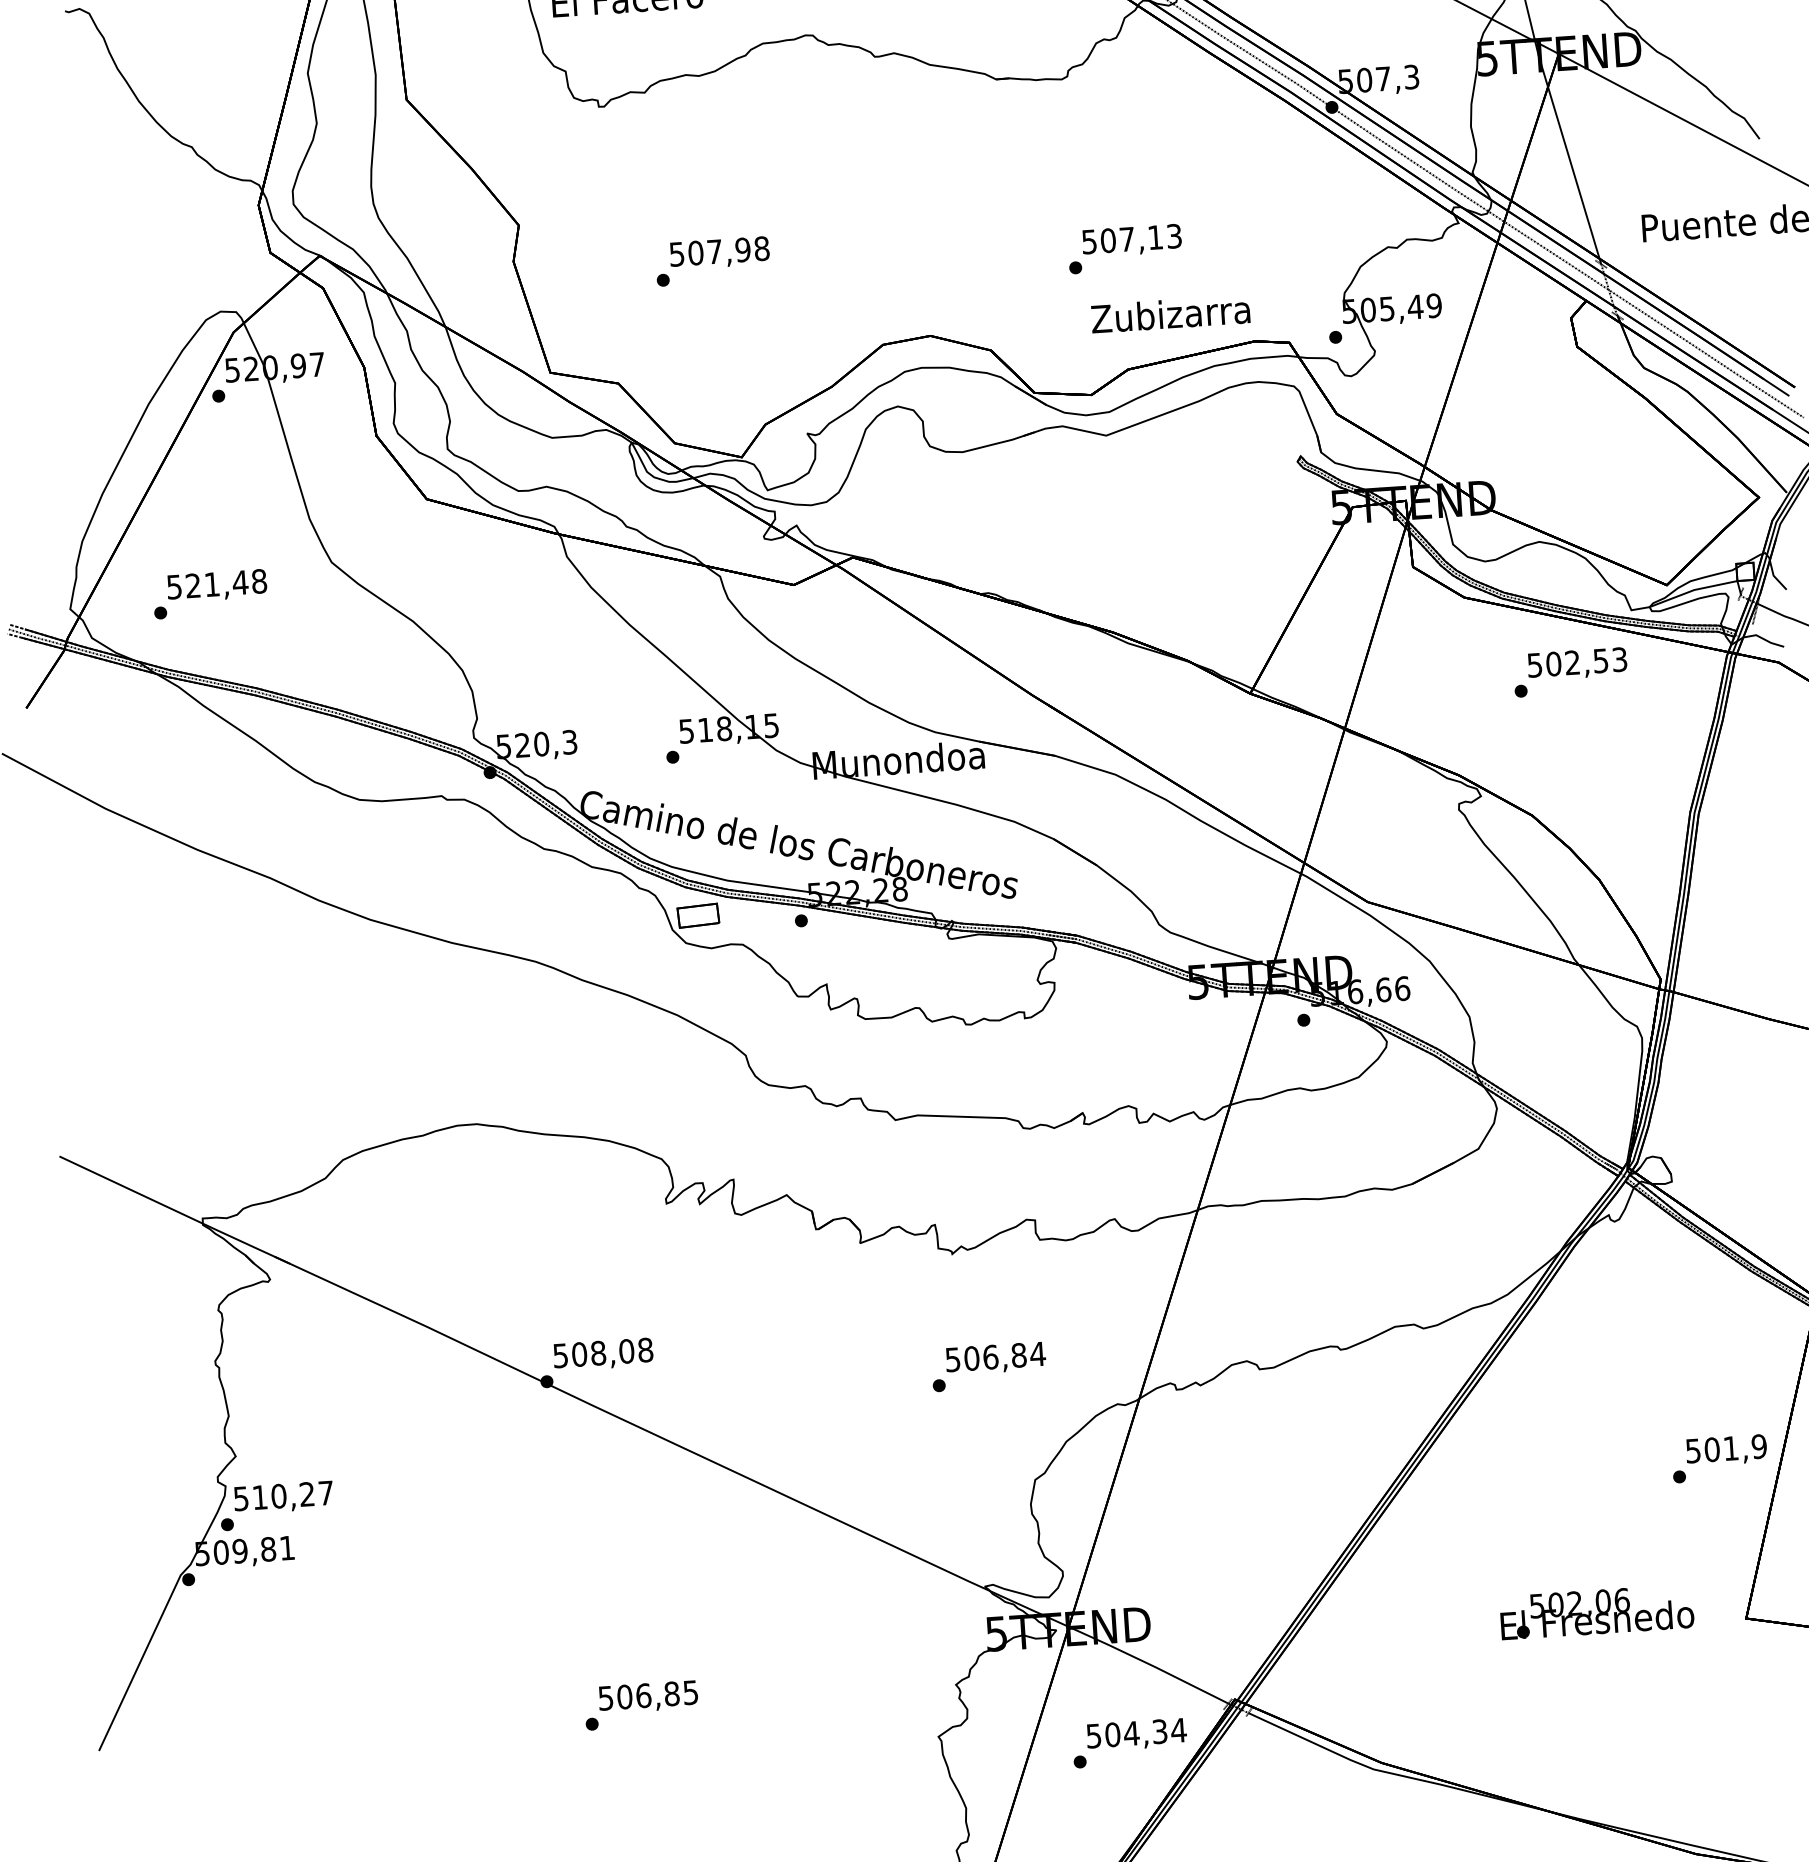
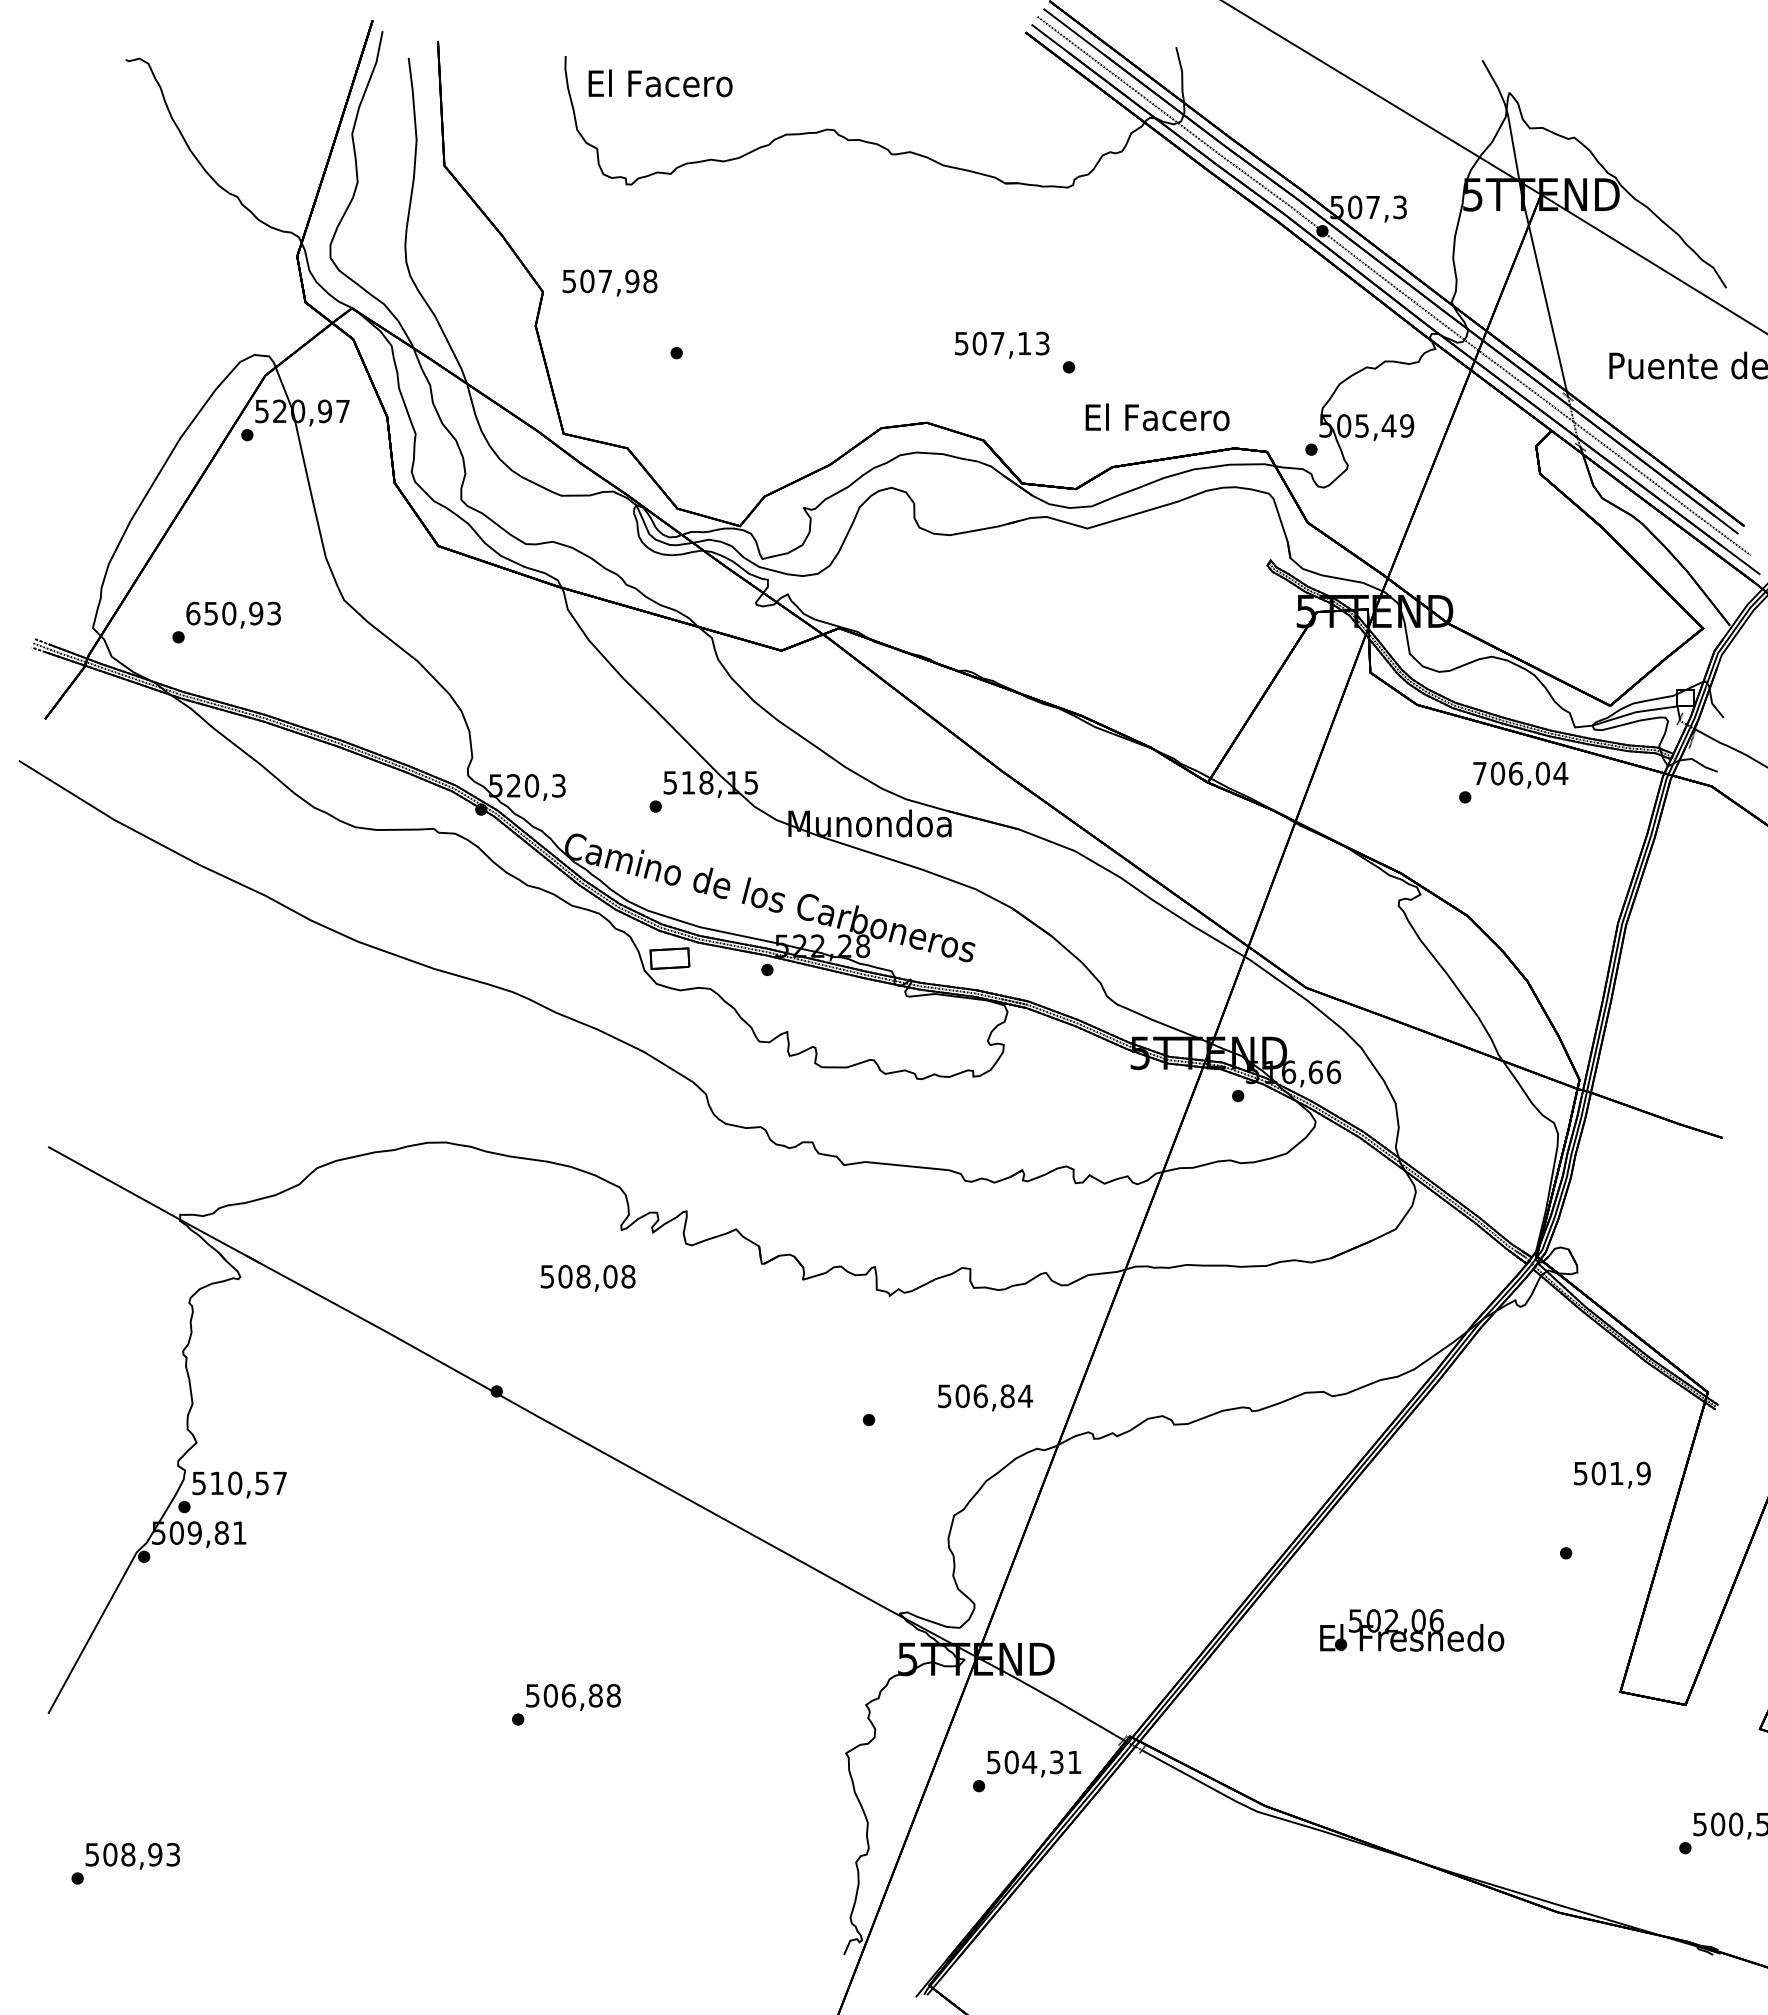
text: (1132, 240) -> (1002, 344), moved
text: (719, 252) -> (609, 282), moved
text: (1169, 314) -> (1155, 417), Zubizarra -> El Facero
text: (216, 584) -> (233, 613), 521,48 -> 650,93
text: (1577, 662) -> (1520, 773), 502,53 -> 706,04
text: (602, 1354) -> (587, 1278), moved
text: (995, 1358) -> (985, 1397), moved
text: (1726, 1449) -> (1612, 1474), moved
text: (306, 1494) -> (261, 1483), 510,27 -> 510,57
text: (1597, 1612) -> (1412, 1630), moved
text: (690, 1692) -> (613, 1695), 506,85 -> 506,88
text: (1178, 1730) -> (1074, 1762), 504,34 -> 504,31

